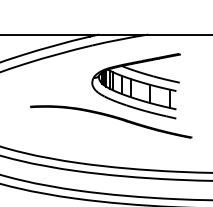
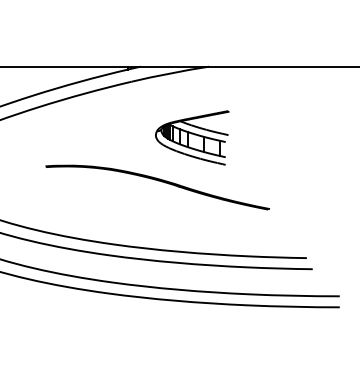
part: (136, 85) -> (192, 137), size x0.6

